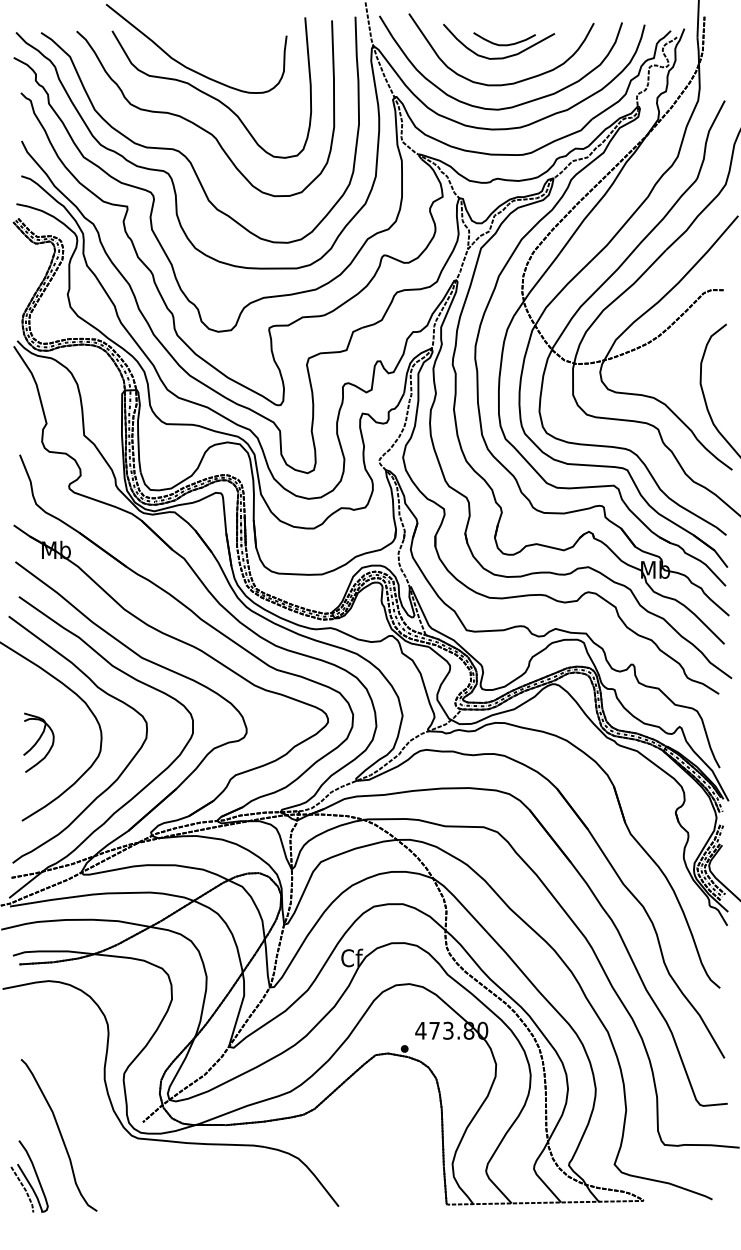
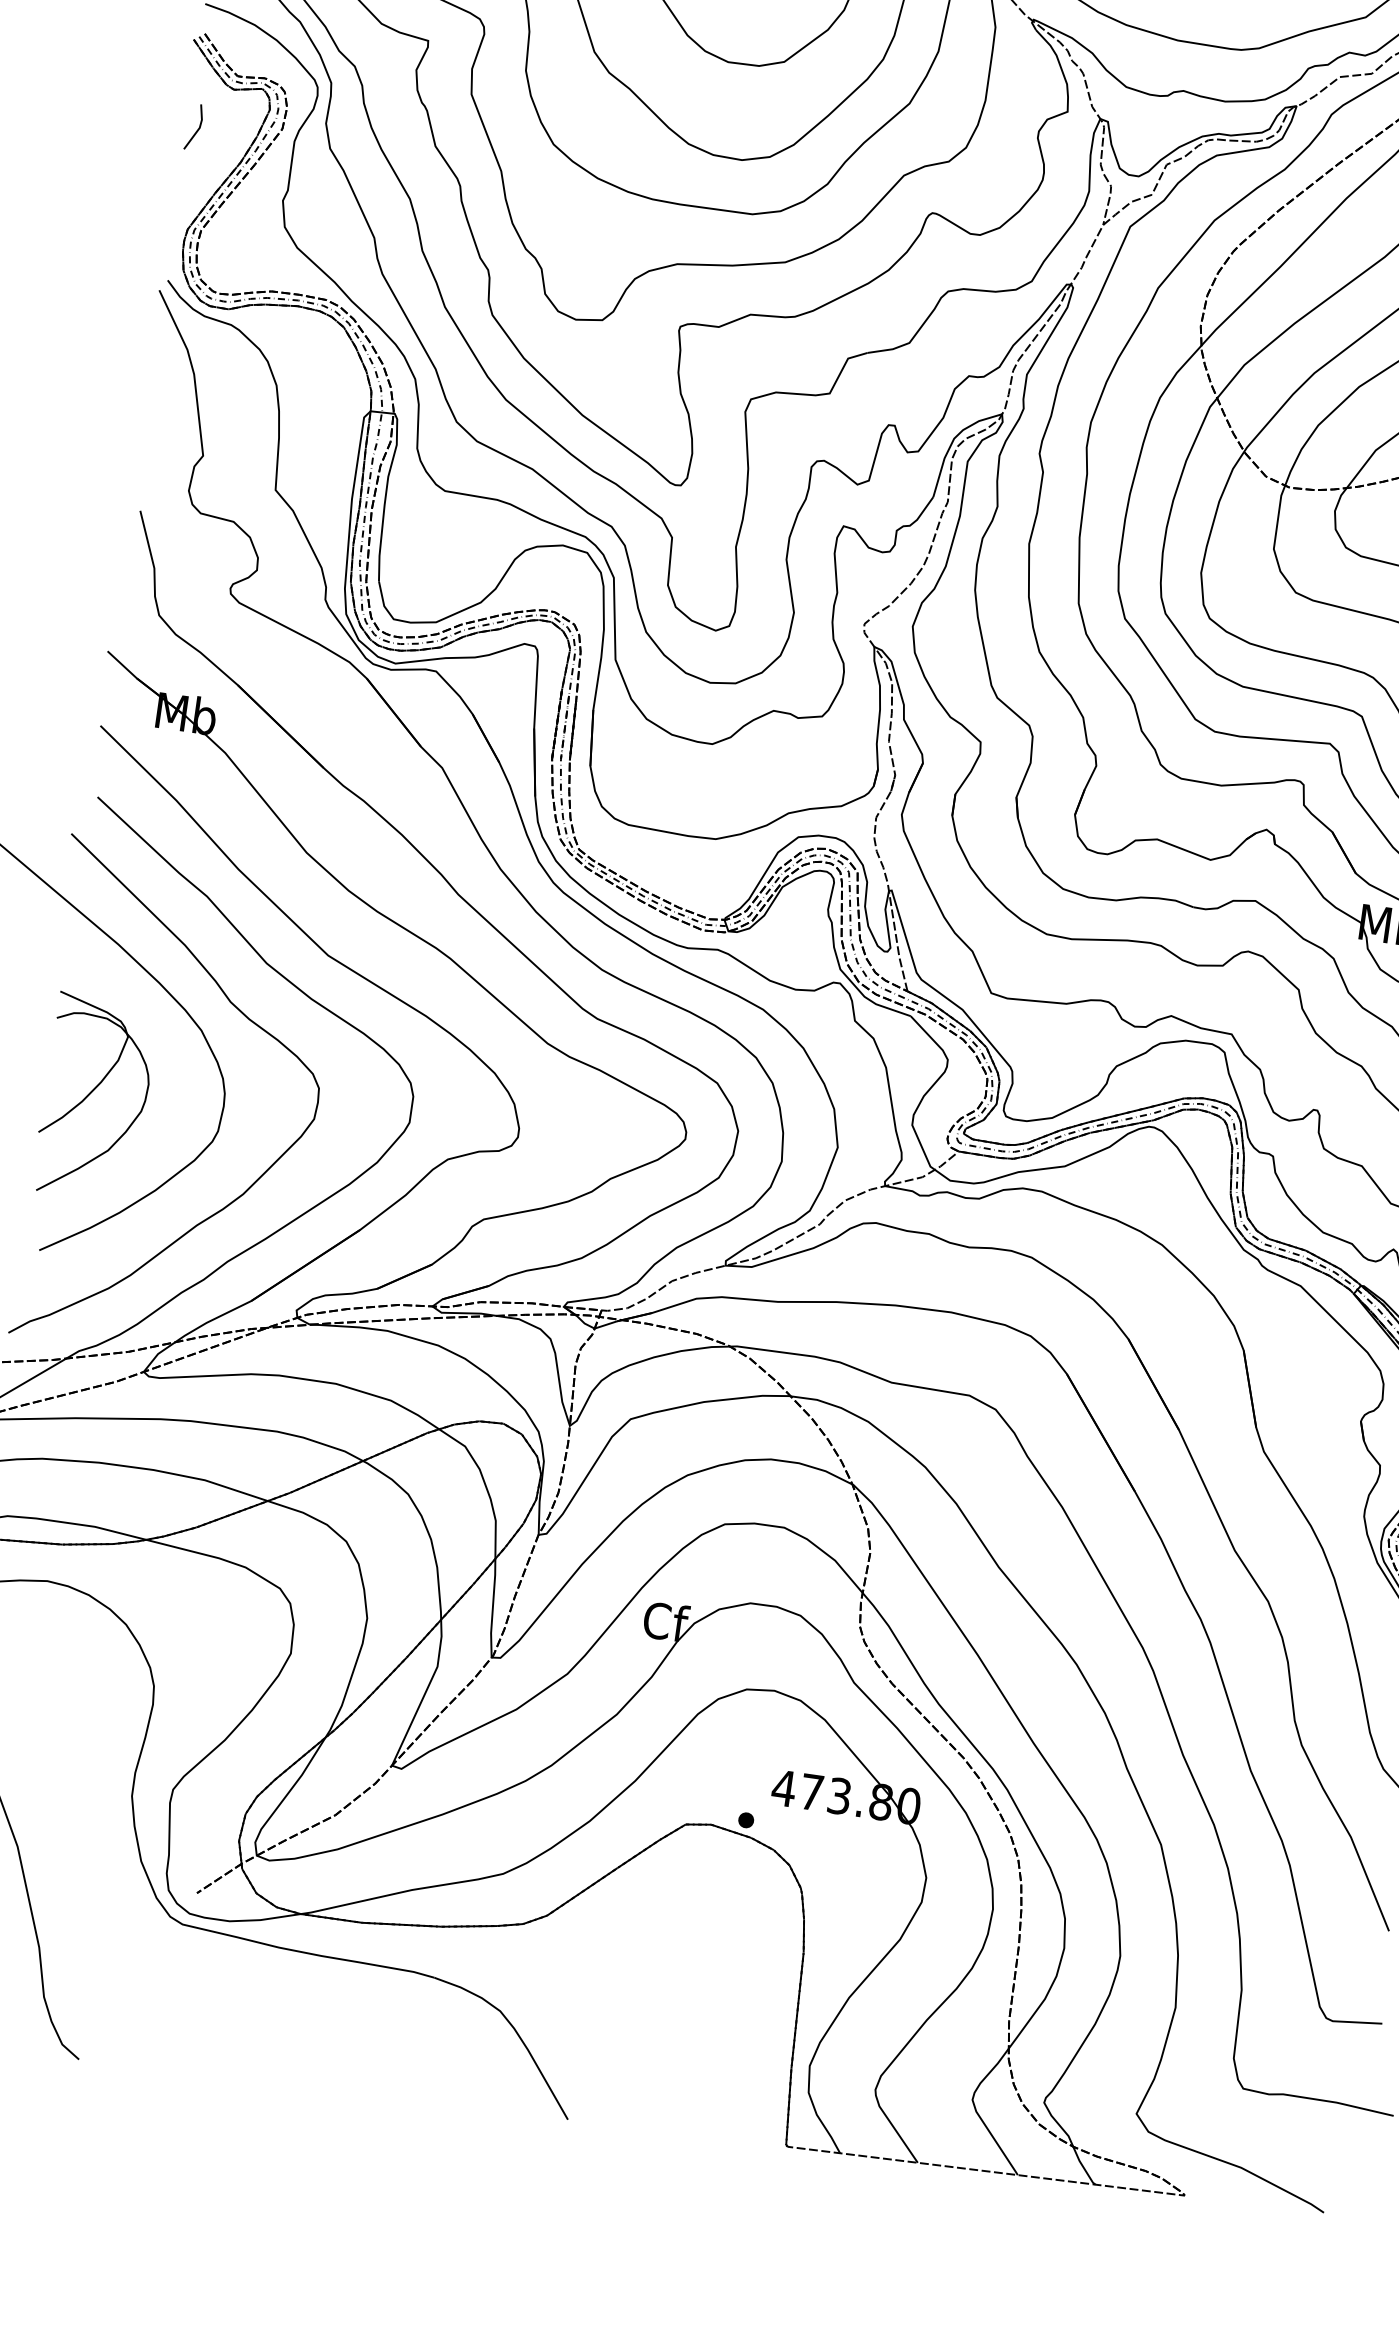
line: (20, 265) -> (195, 129), added
part: (38, 742) -> (95, 1096), size x1.67

